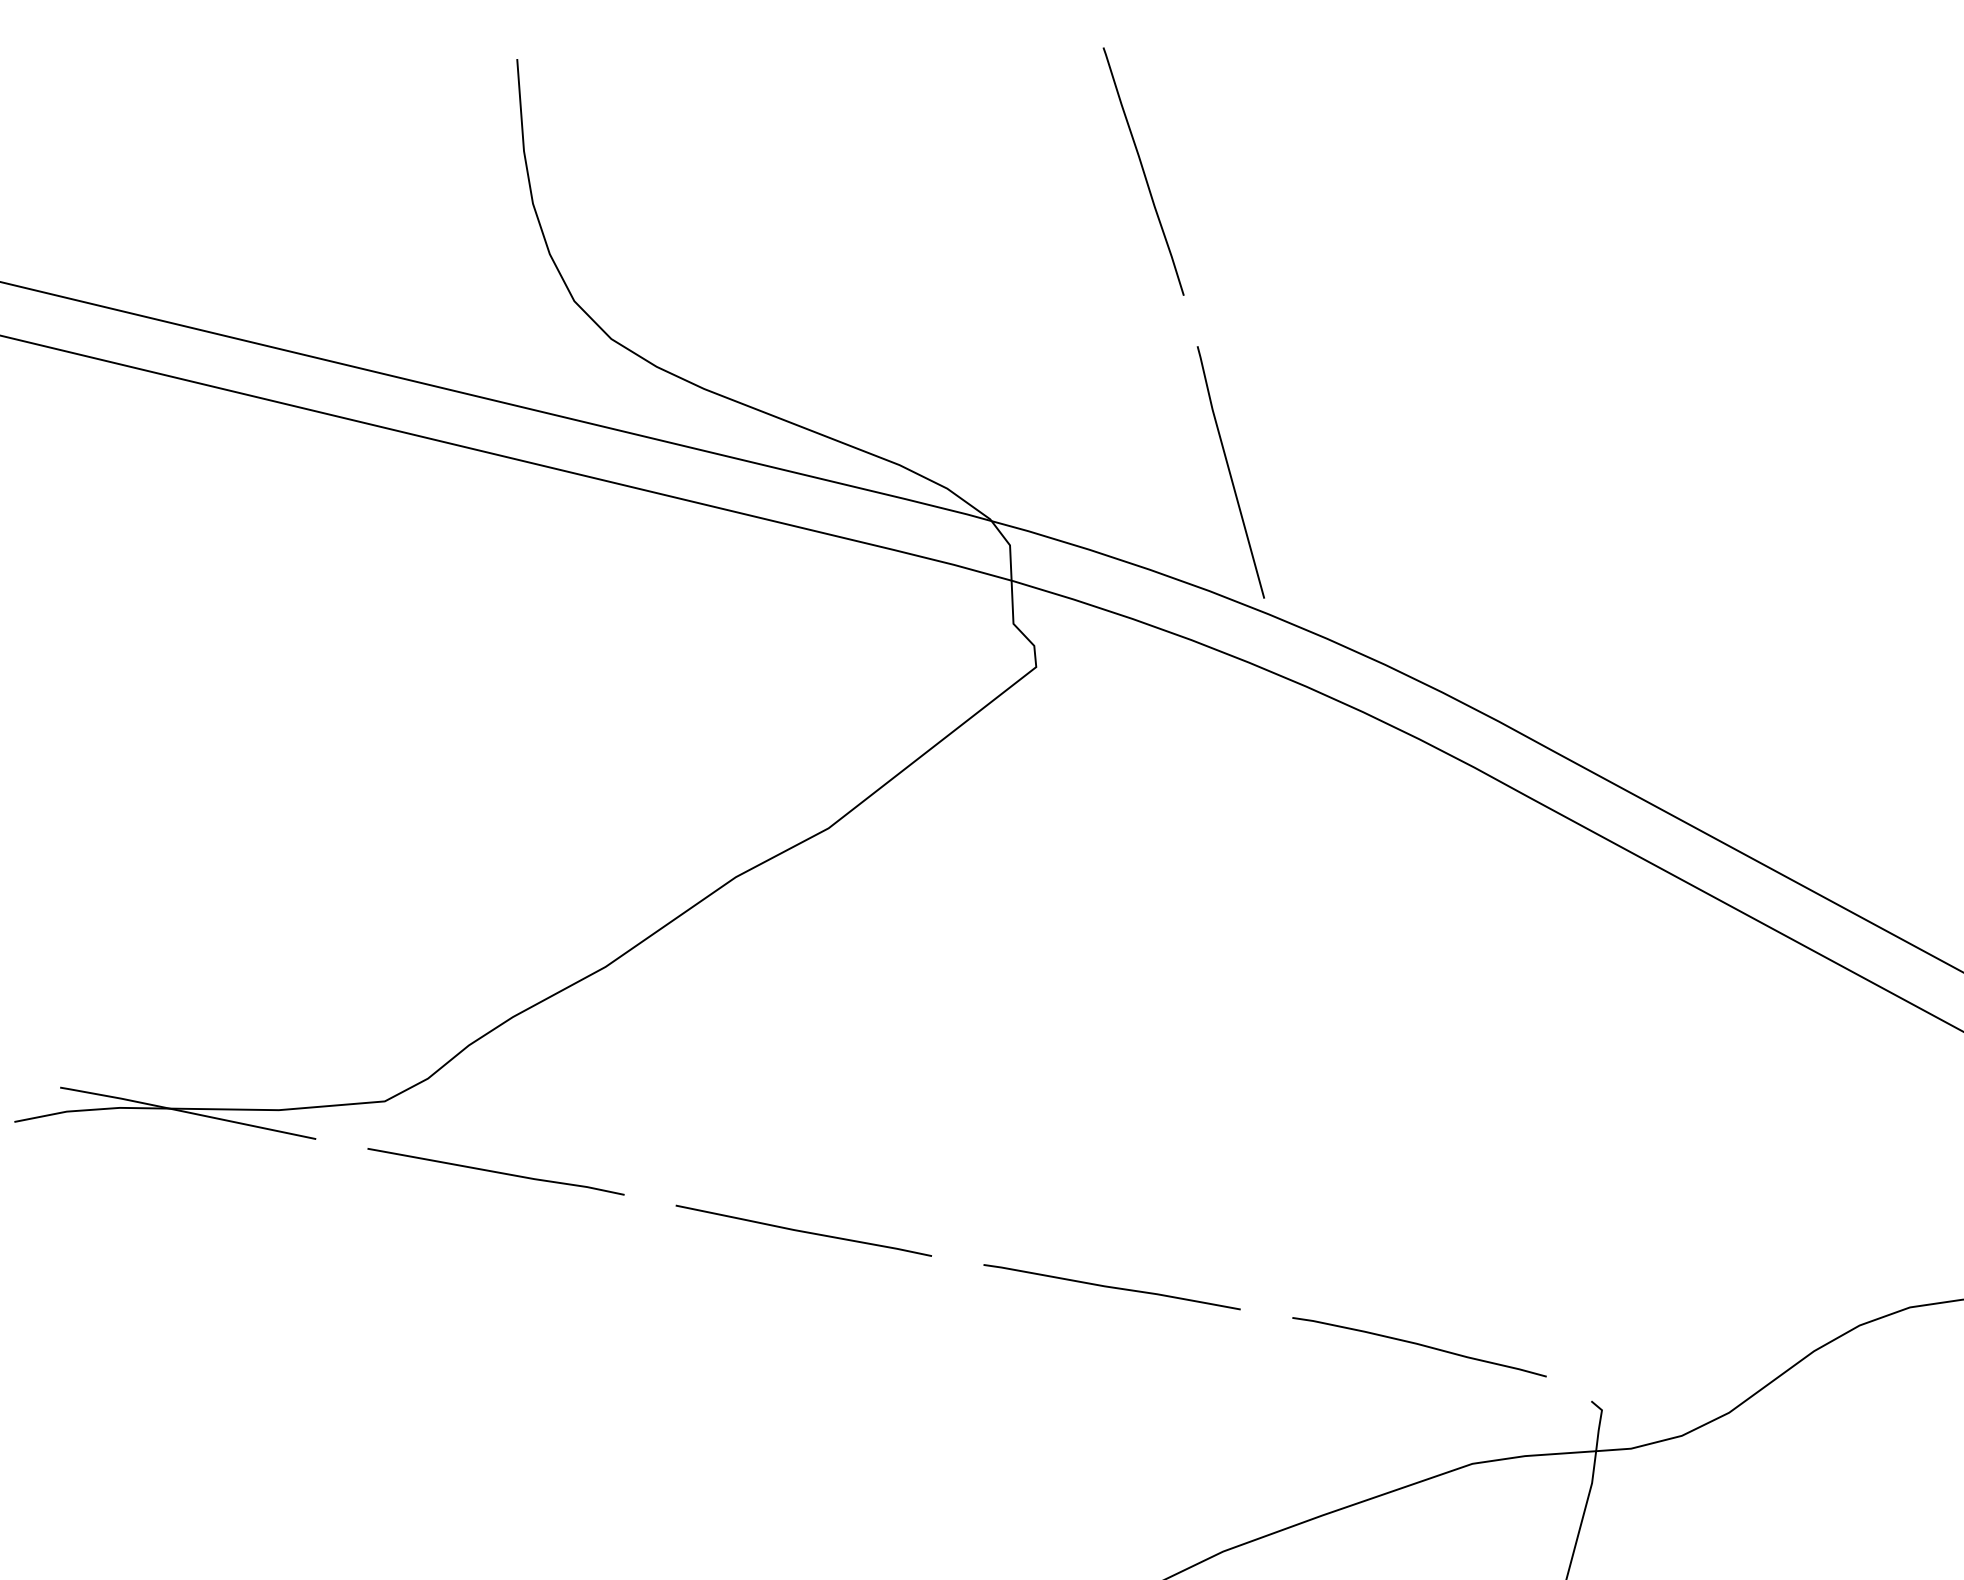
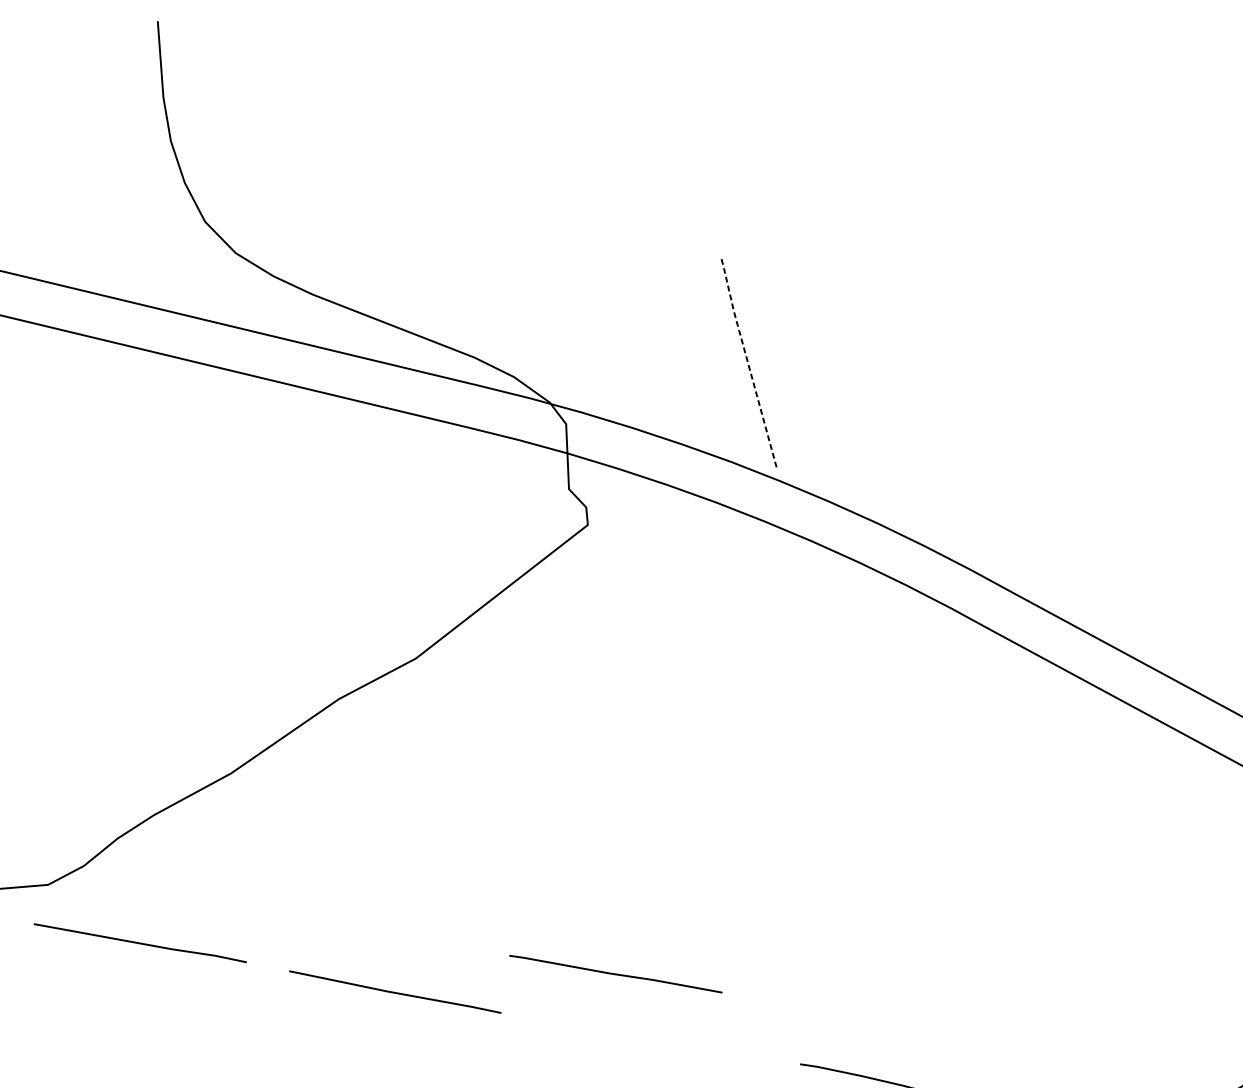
line: (1143, 171) -> (676, 114), removed
line: (1229, 471) -> (748, 362), solid -> dashed
curve: (1111, 1287) -> (615, 974), moved

